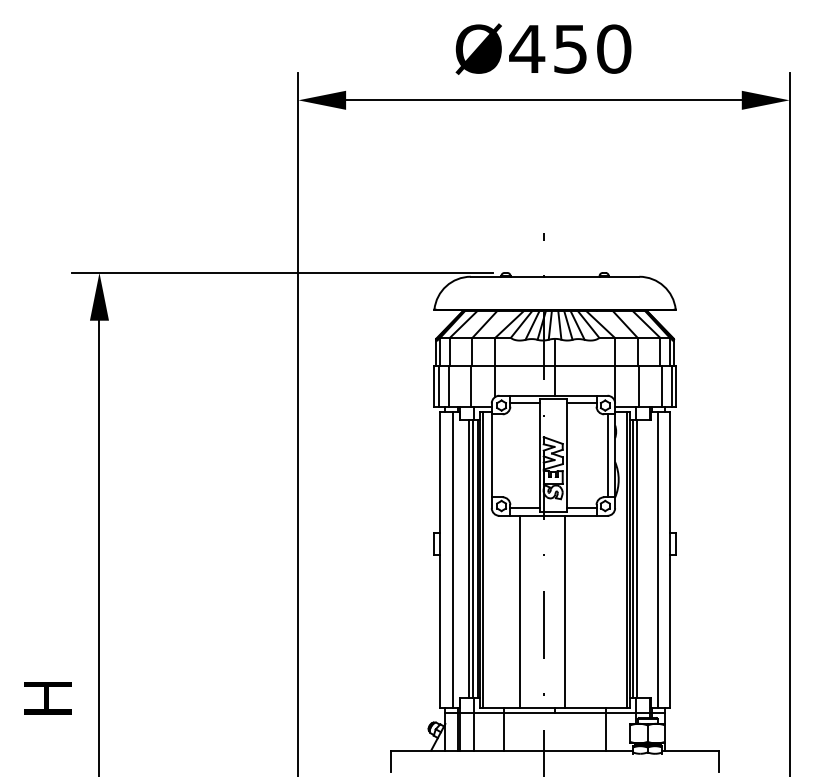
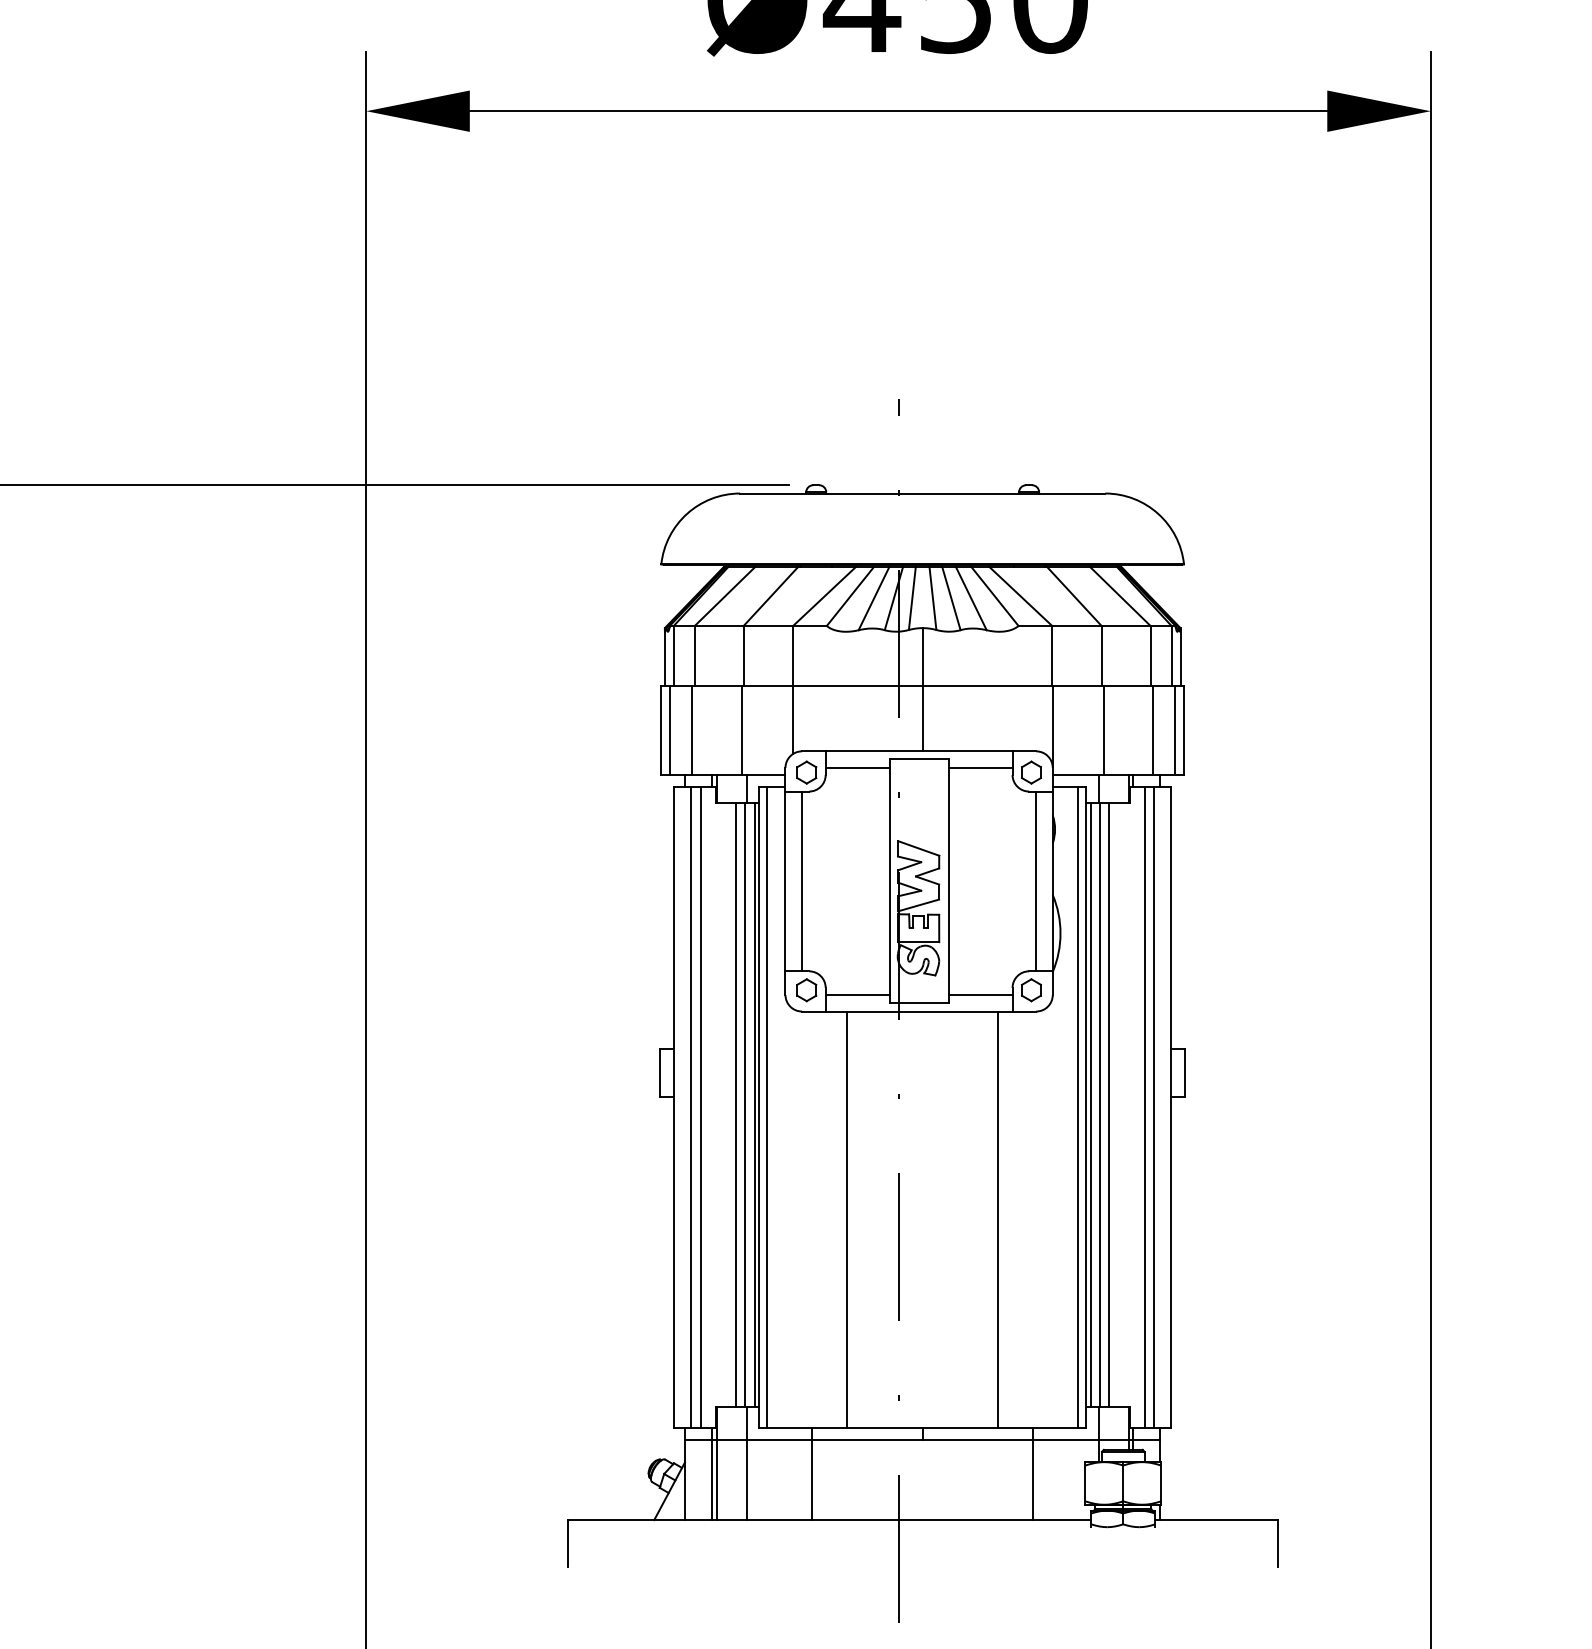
line: (499, 455) -> (802, 880), added
line: (641, 558) -> (1109, 1103), added
line: (448, 559) -> (691, 1106), added
line: (661, 559) -> (1153, 1106), added
line: (565, 611) -> (999, 1218), moved

